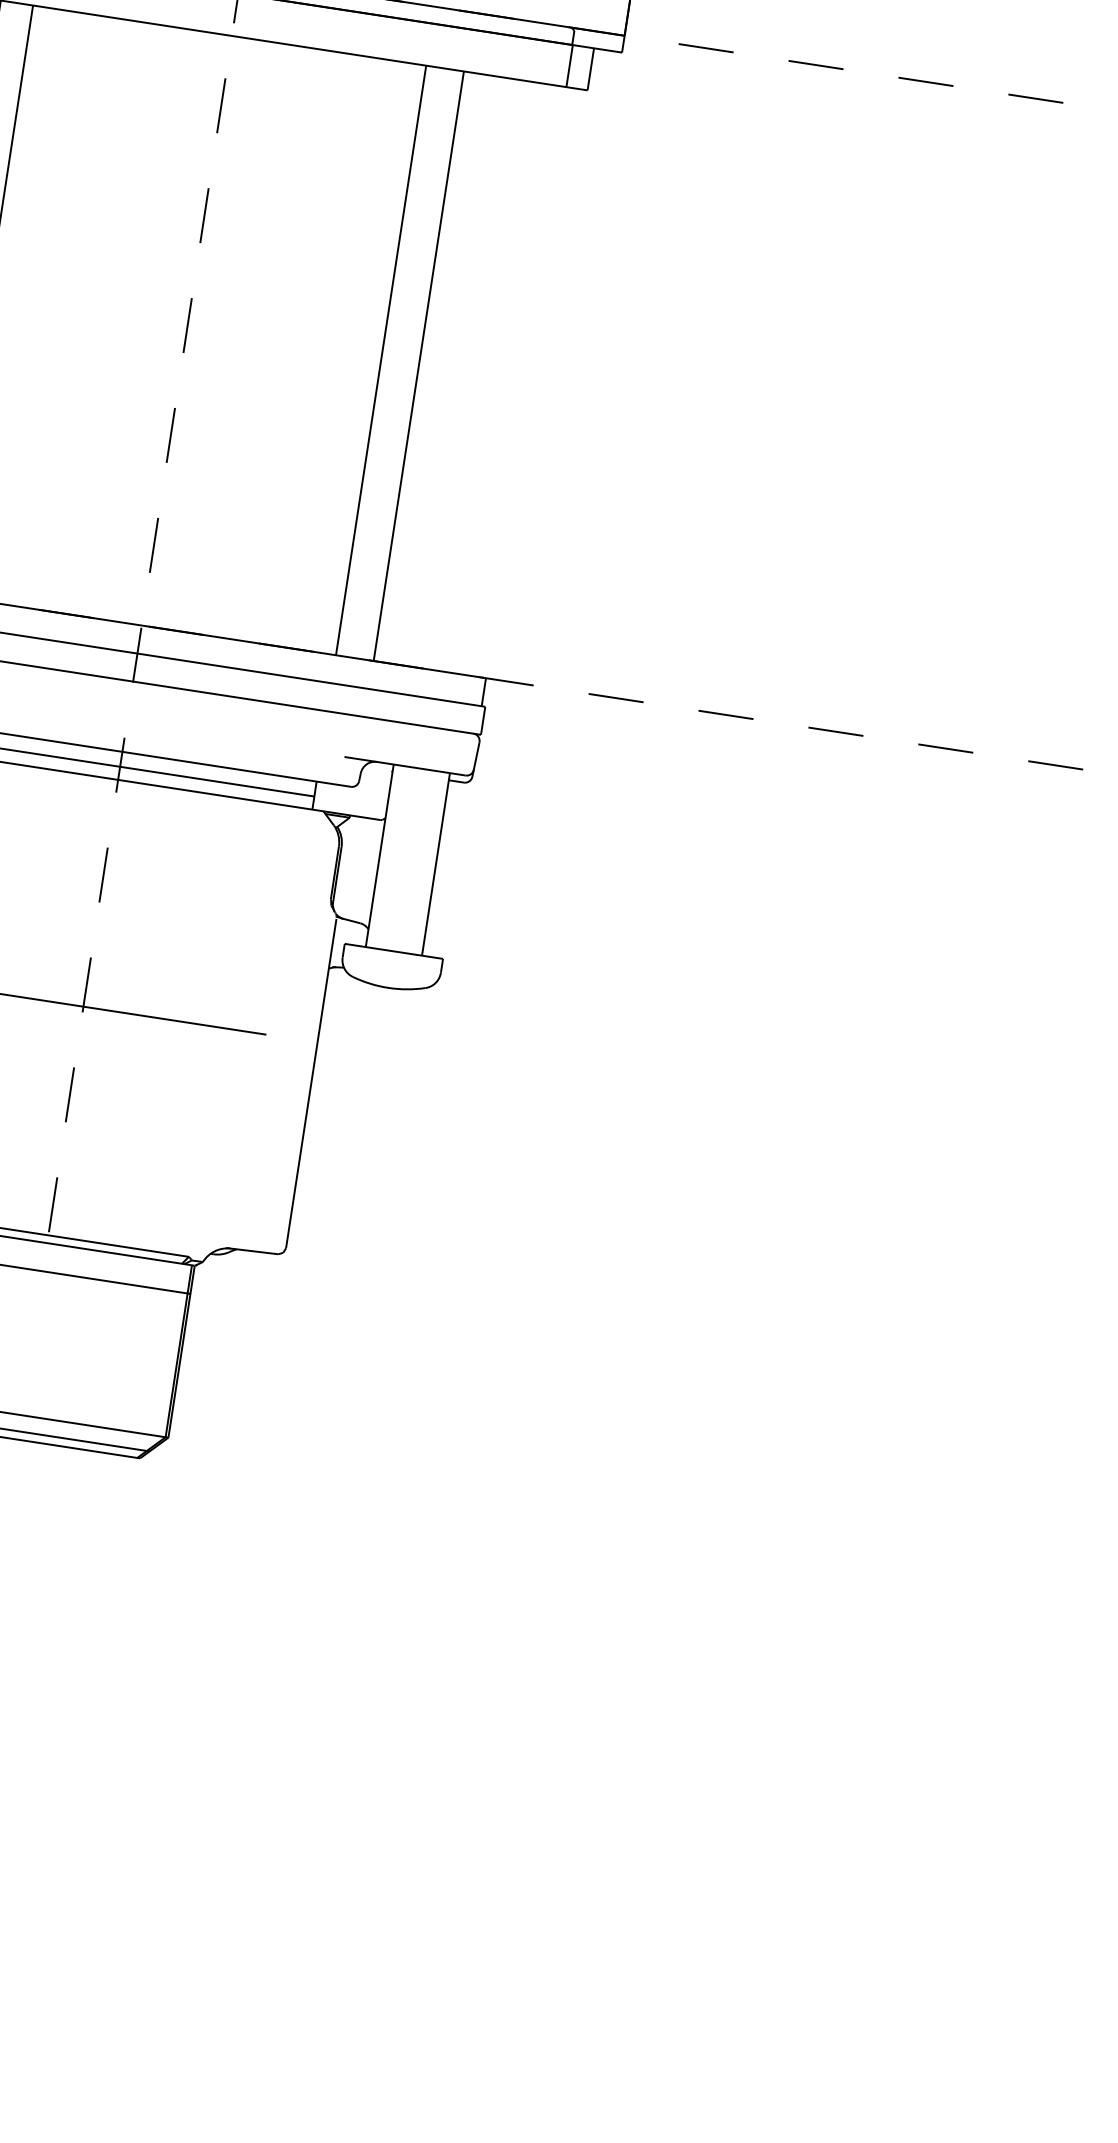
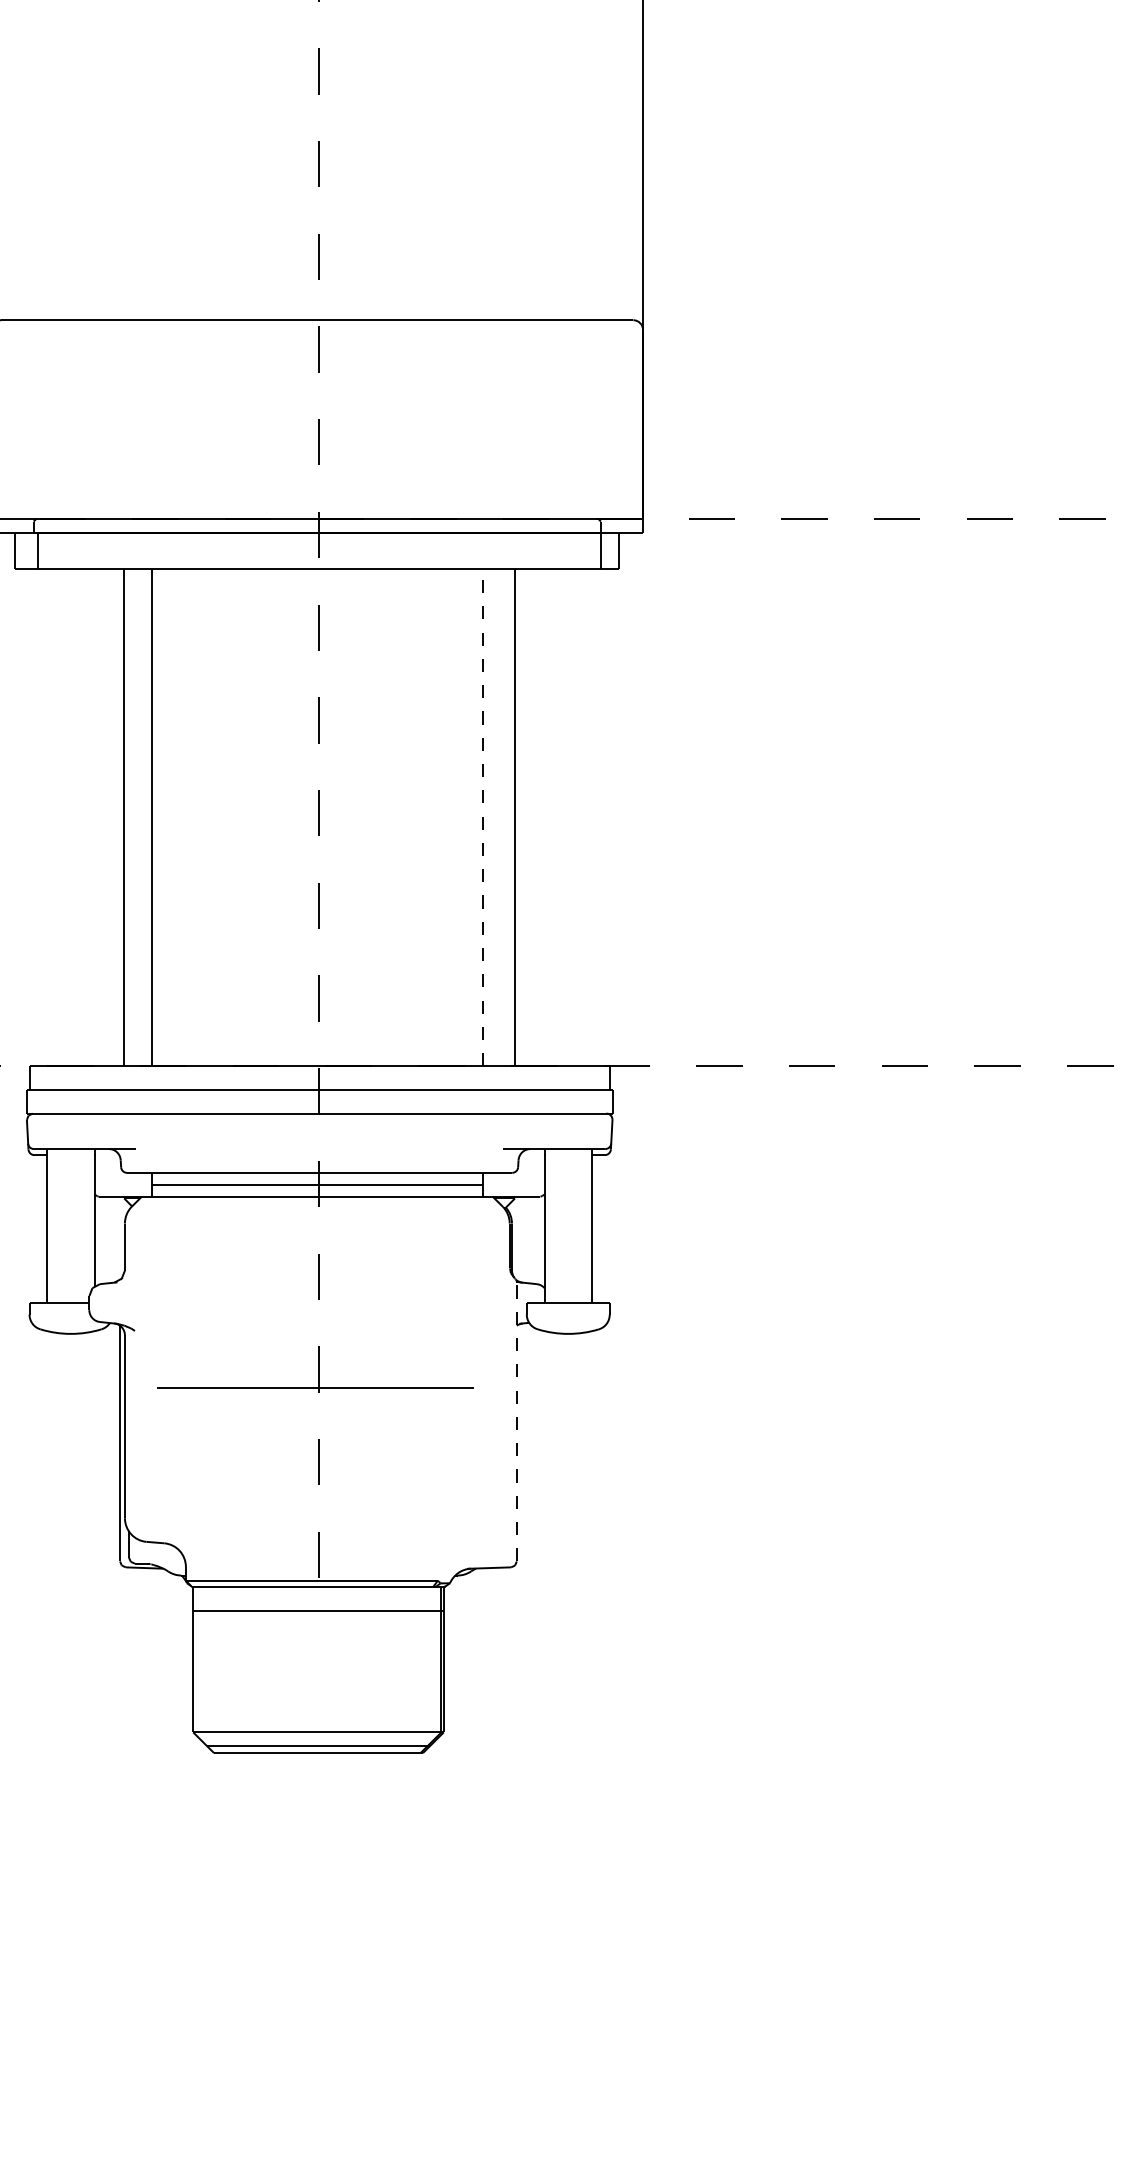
line: (381, 360) -> (483, 817), solid -> dashed
line: (310, 1083) -> (516, 1422), solid -> dashed

